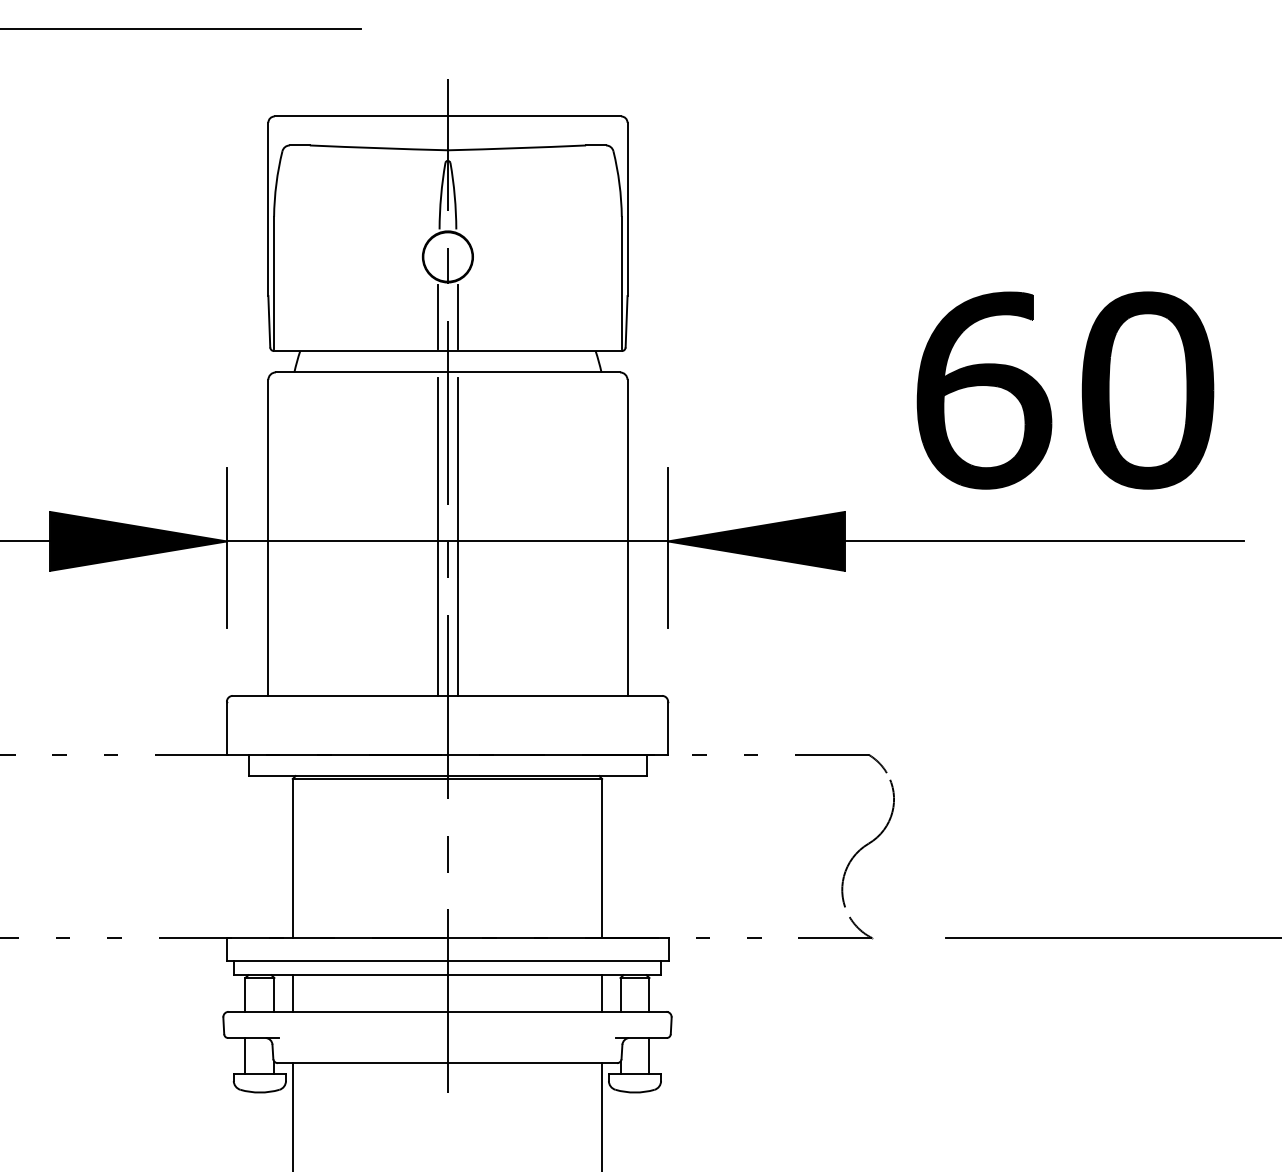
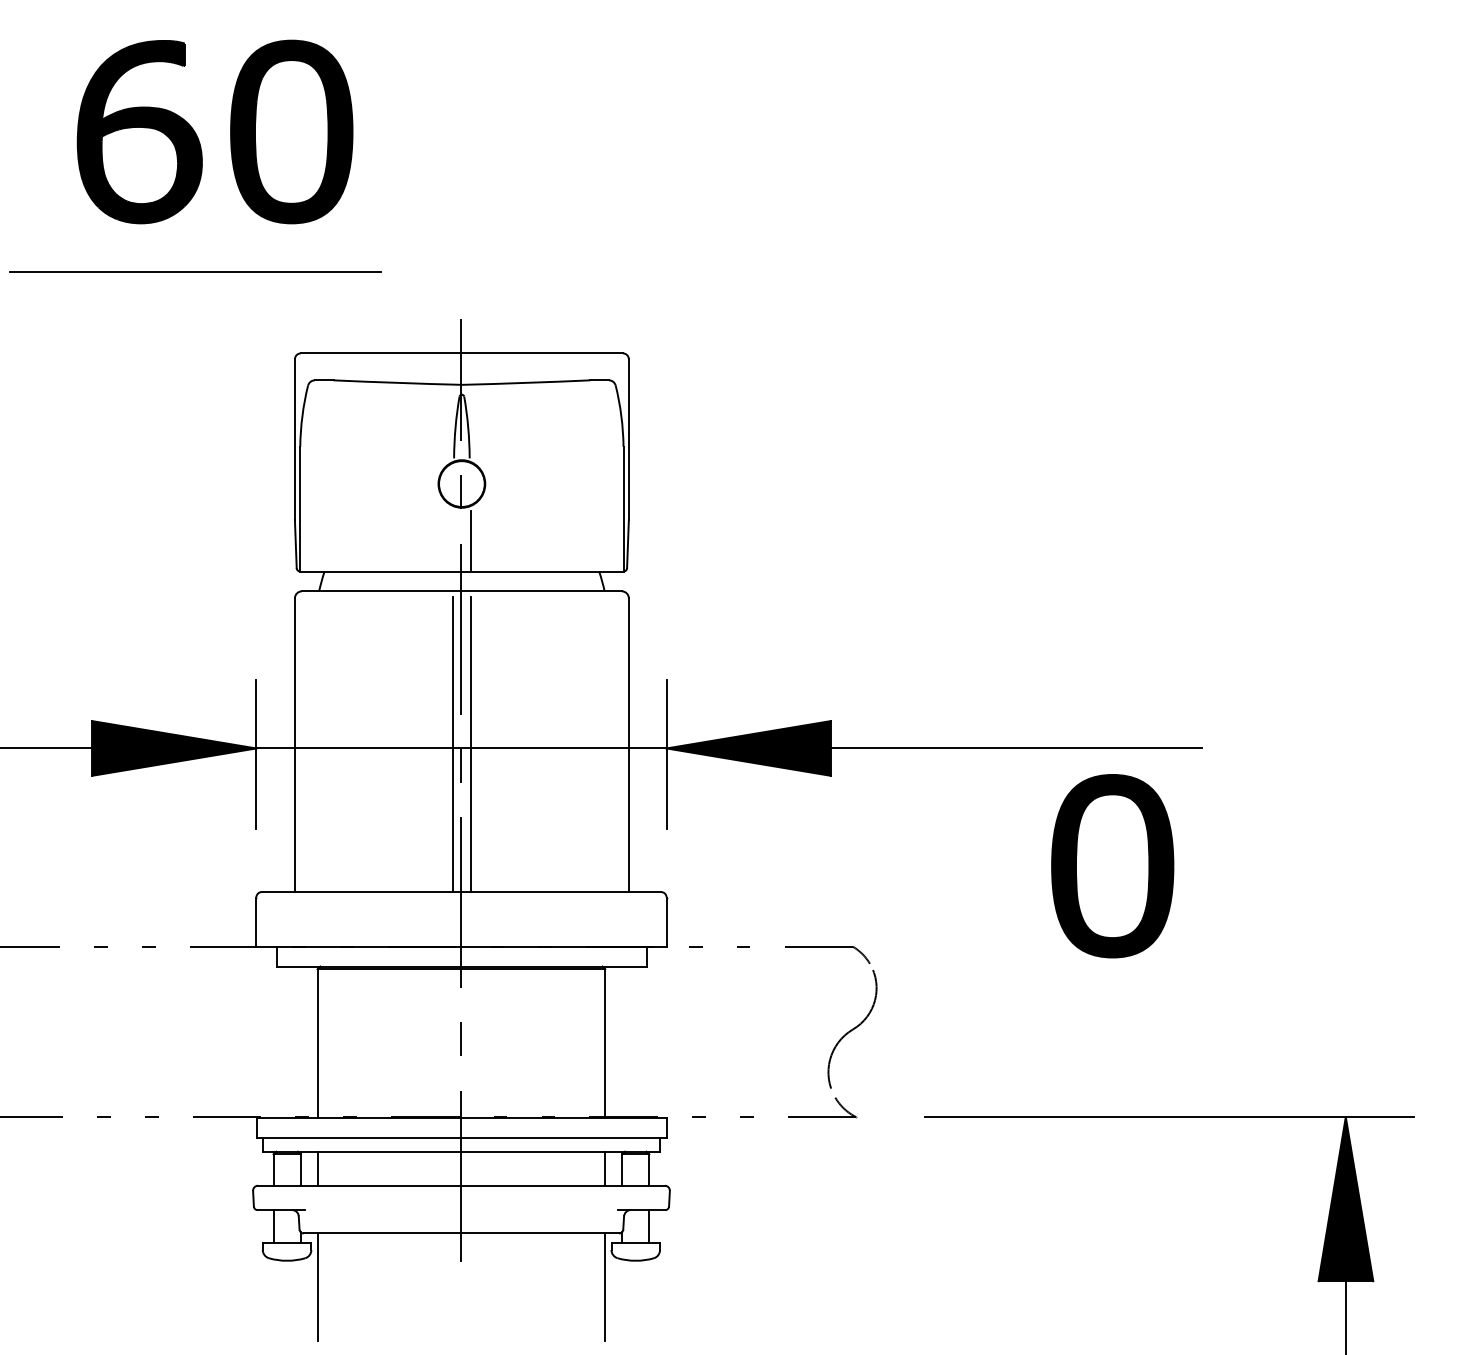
line: (437, 316) -> (452, 539), removed
part: (984, 390) -> (960, 608), removed
part: (1147, 390) -> (1112, 866), moved

